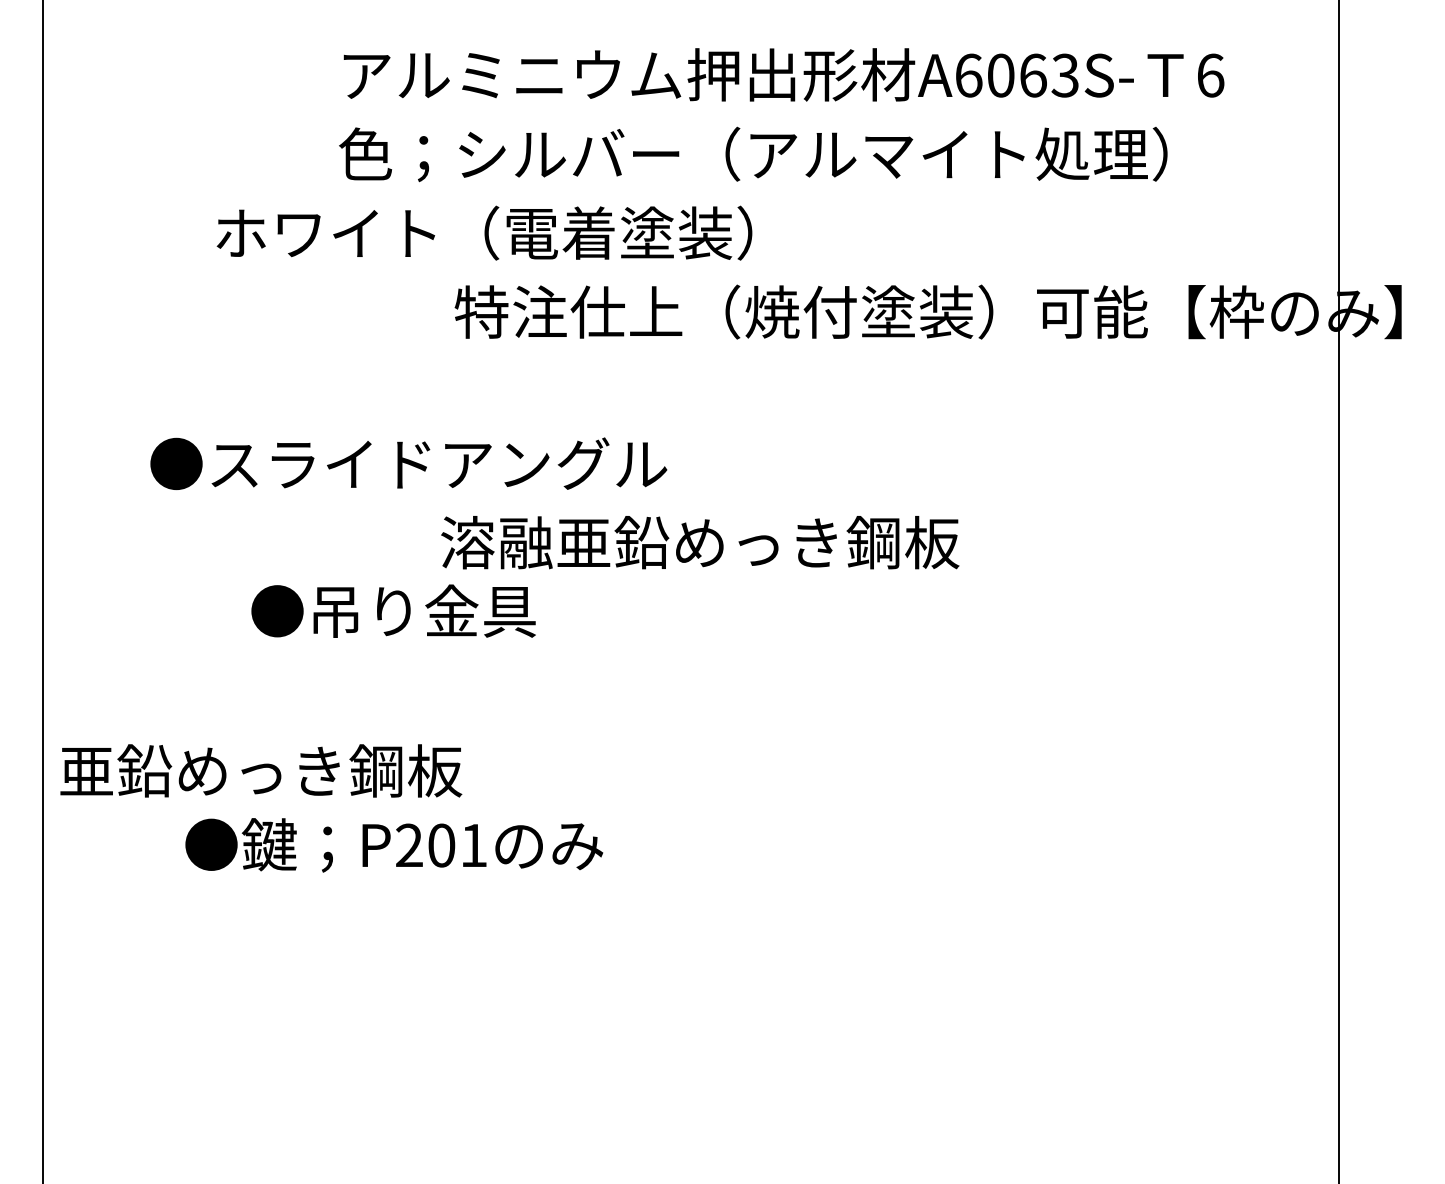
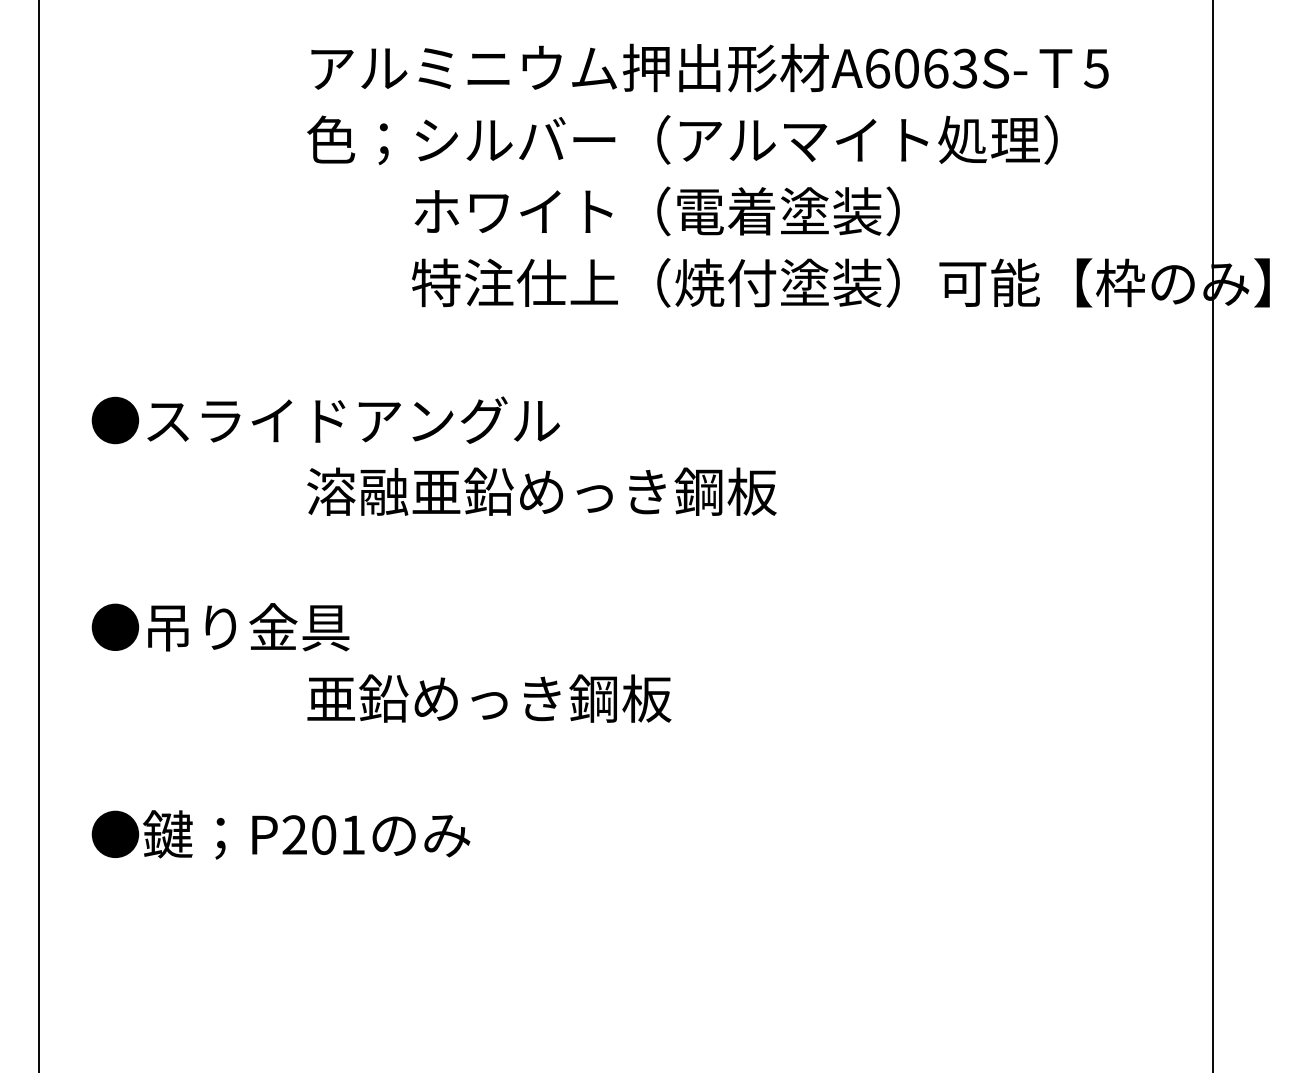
text: (1210, 75) -> (1096, 68), 6 -> 5
text: (484, 232) -> (657, 210), moved
text: (408, 463) -> (325, 420), moved
text: (700, 542) -> (542, 491), moved
text: (393, 610) -> (220, 626), moved
text: (261, 770) -> (489, 698), moved
text: (394, 845) -> (281, 835), moved

